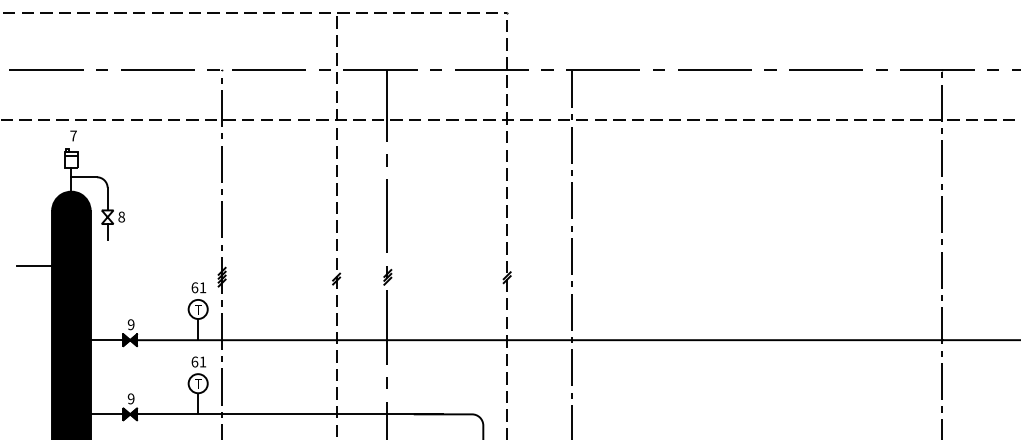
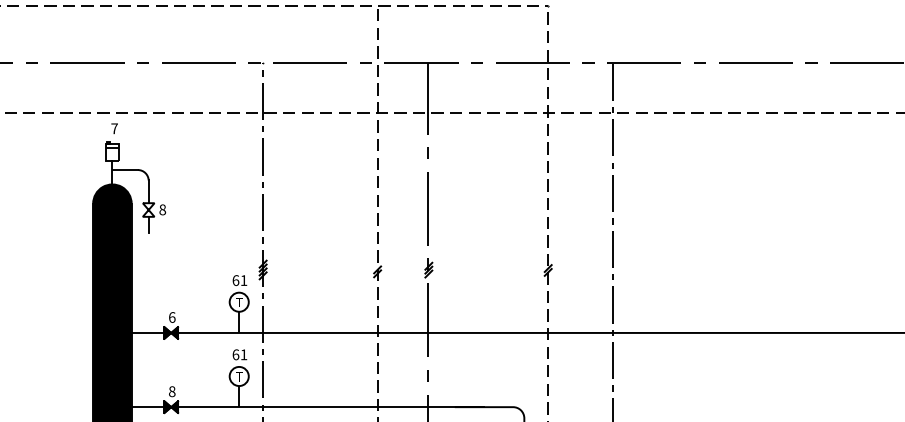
line: (34, 265) -> (75, 258), removed
text: (130, 324) -> (171, 317), 9 -> 6
text: (130, 398) -> (171, 391), 9 -> 8

